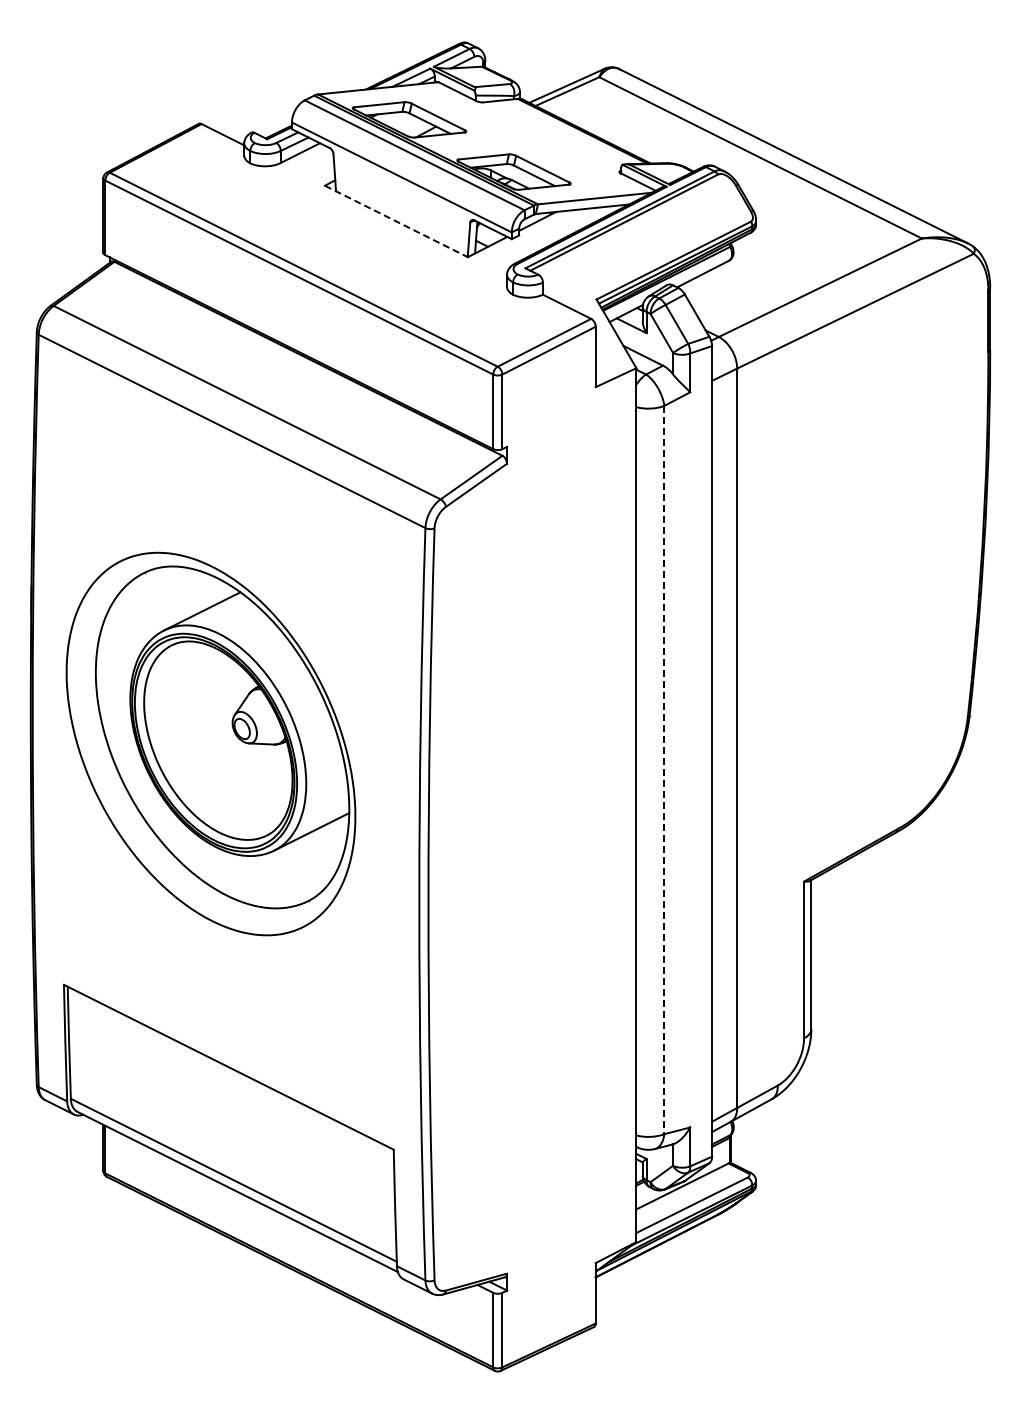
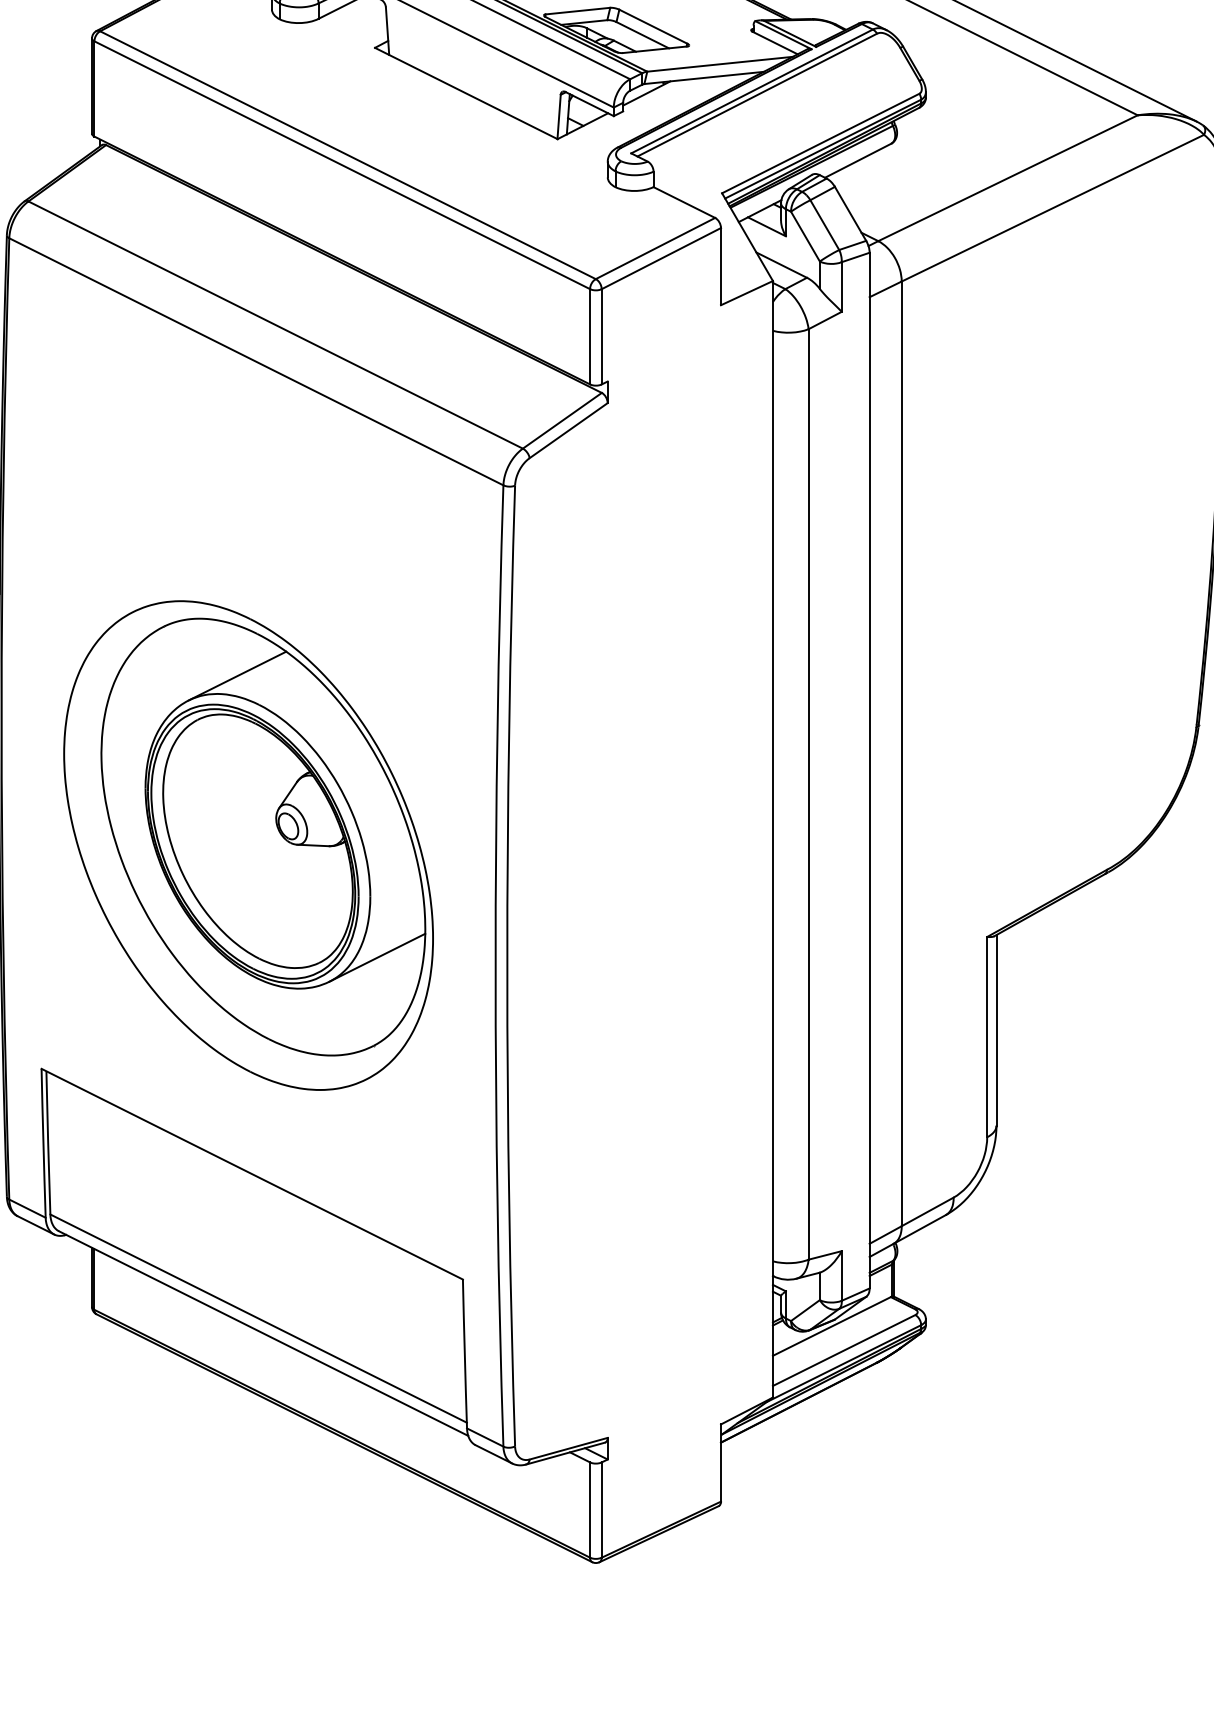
line: (396, 221) -> (466, 93), dashed -> solid
part: (210, 743) -> (247, 844), moved
line: (664, 770) -> (808, 795), dashed -> solid

